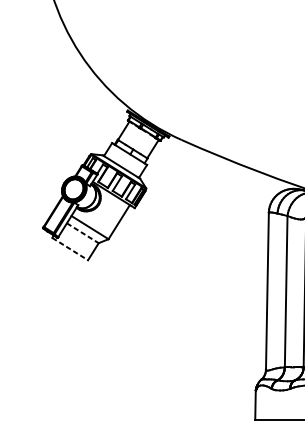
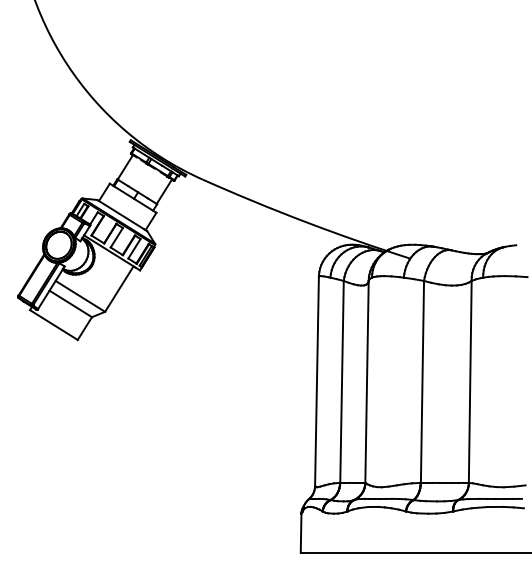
line: (83, 233) -> (71, 304), dashed -> solid
line: (70, 249) -> (54, 325), dashed -> solid

